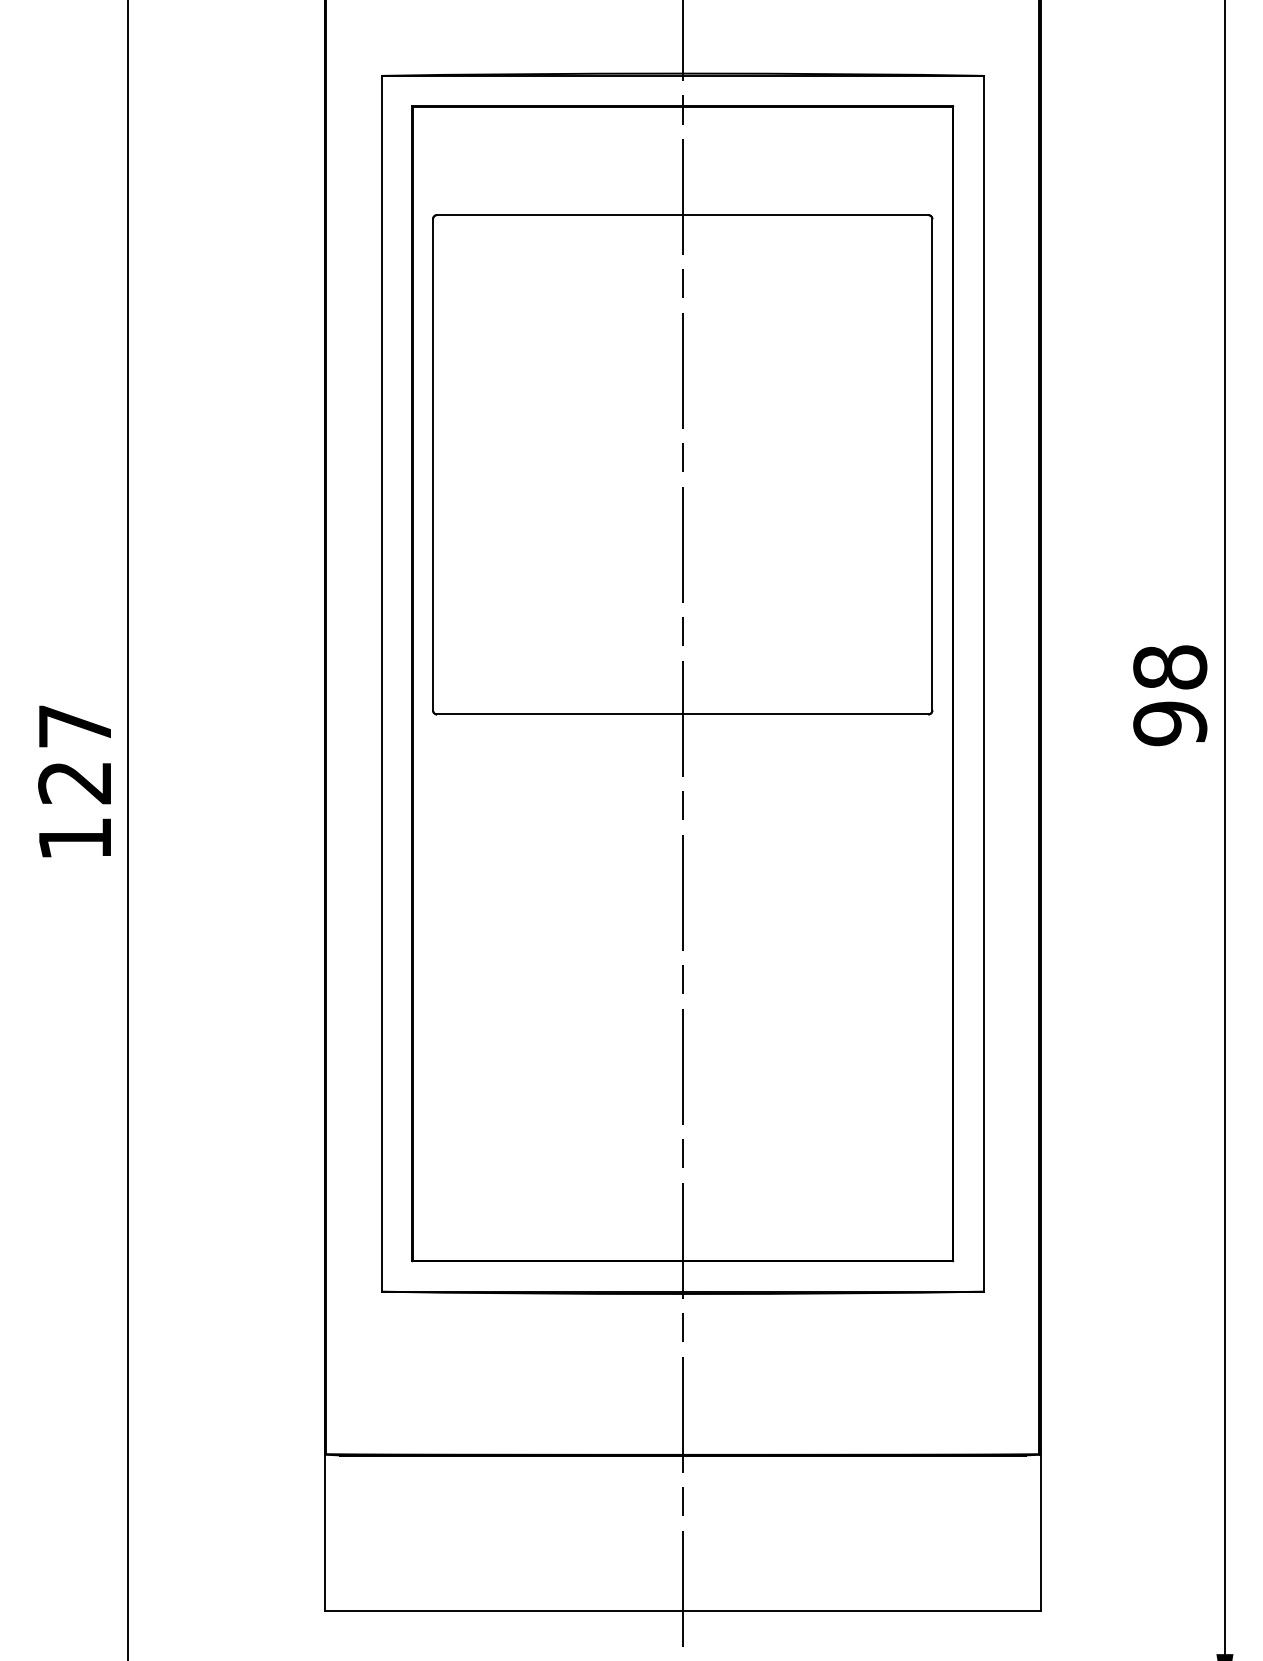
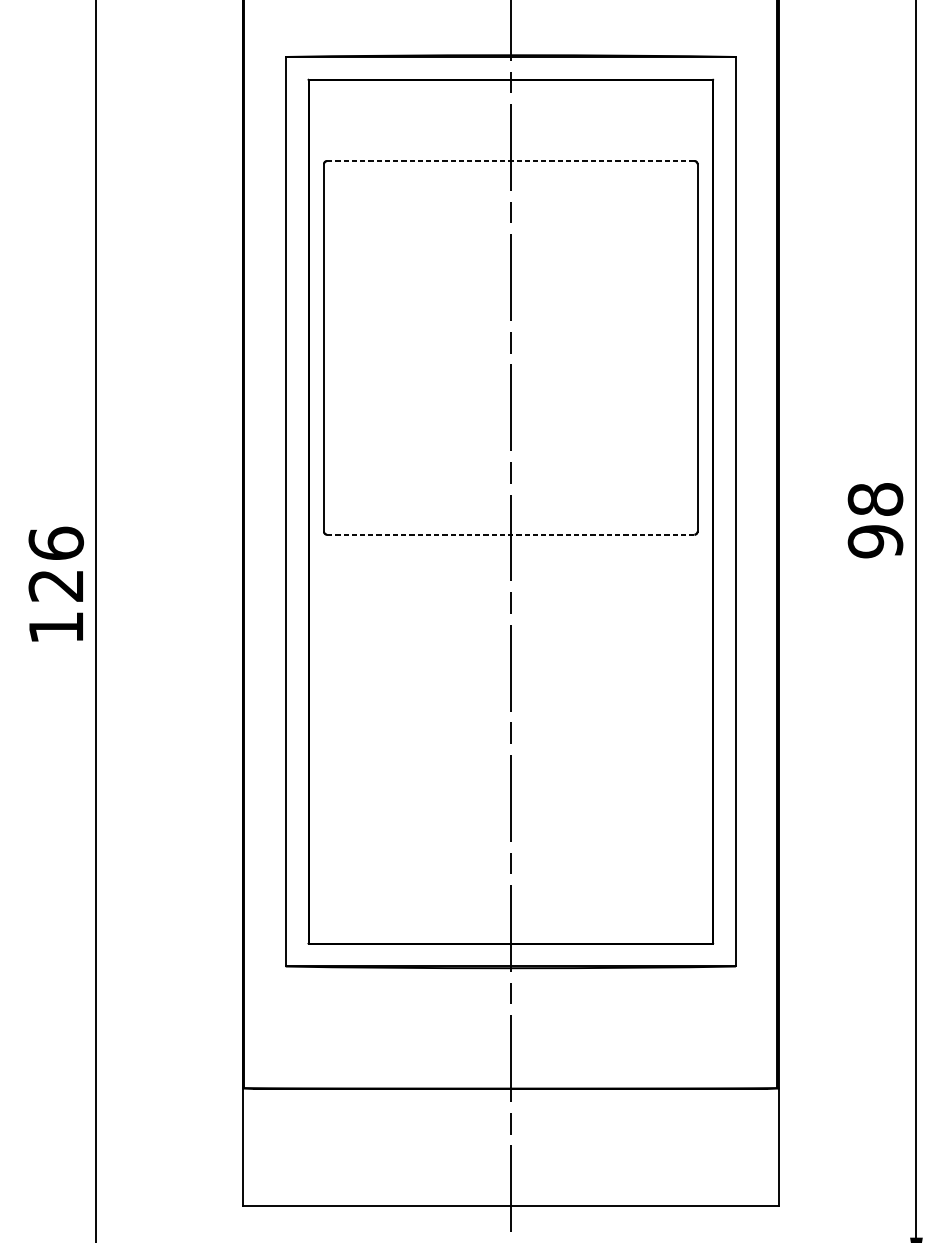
line: (682, 215) -> (510, 161), solid -> dashed
line: (682, 714) -> (510, 534), solid -> dashed
text: (75, 725) -> (56, 542), 127 -> 126

